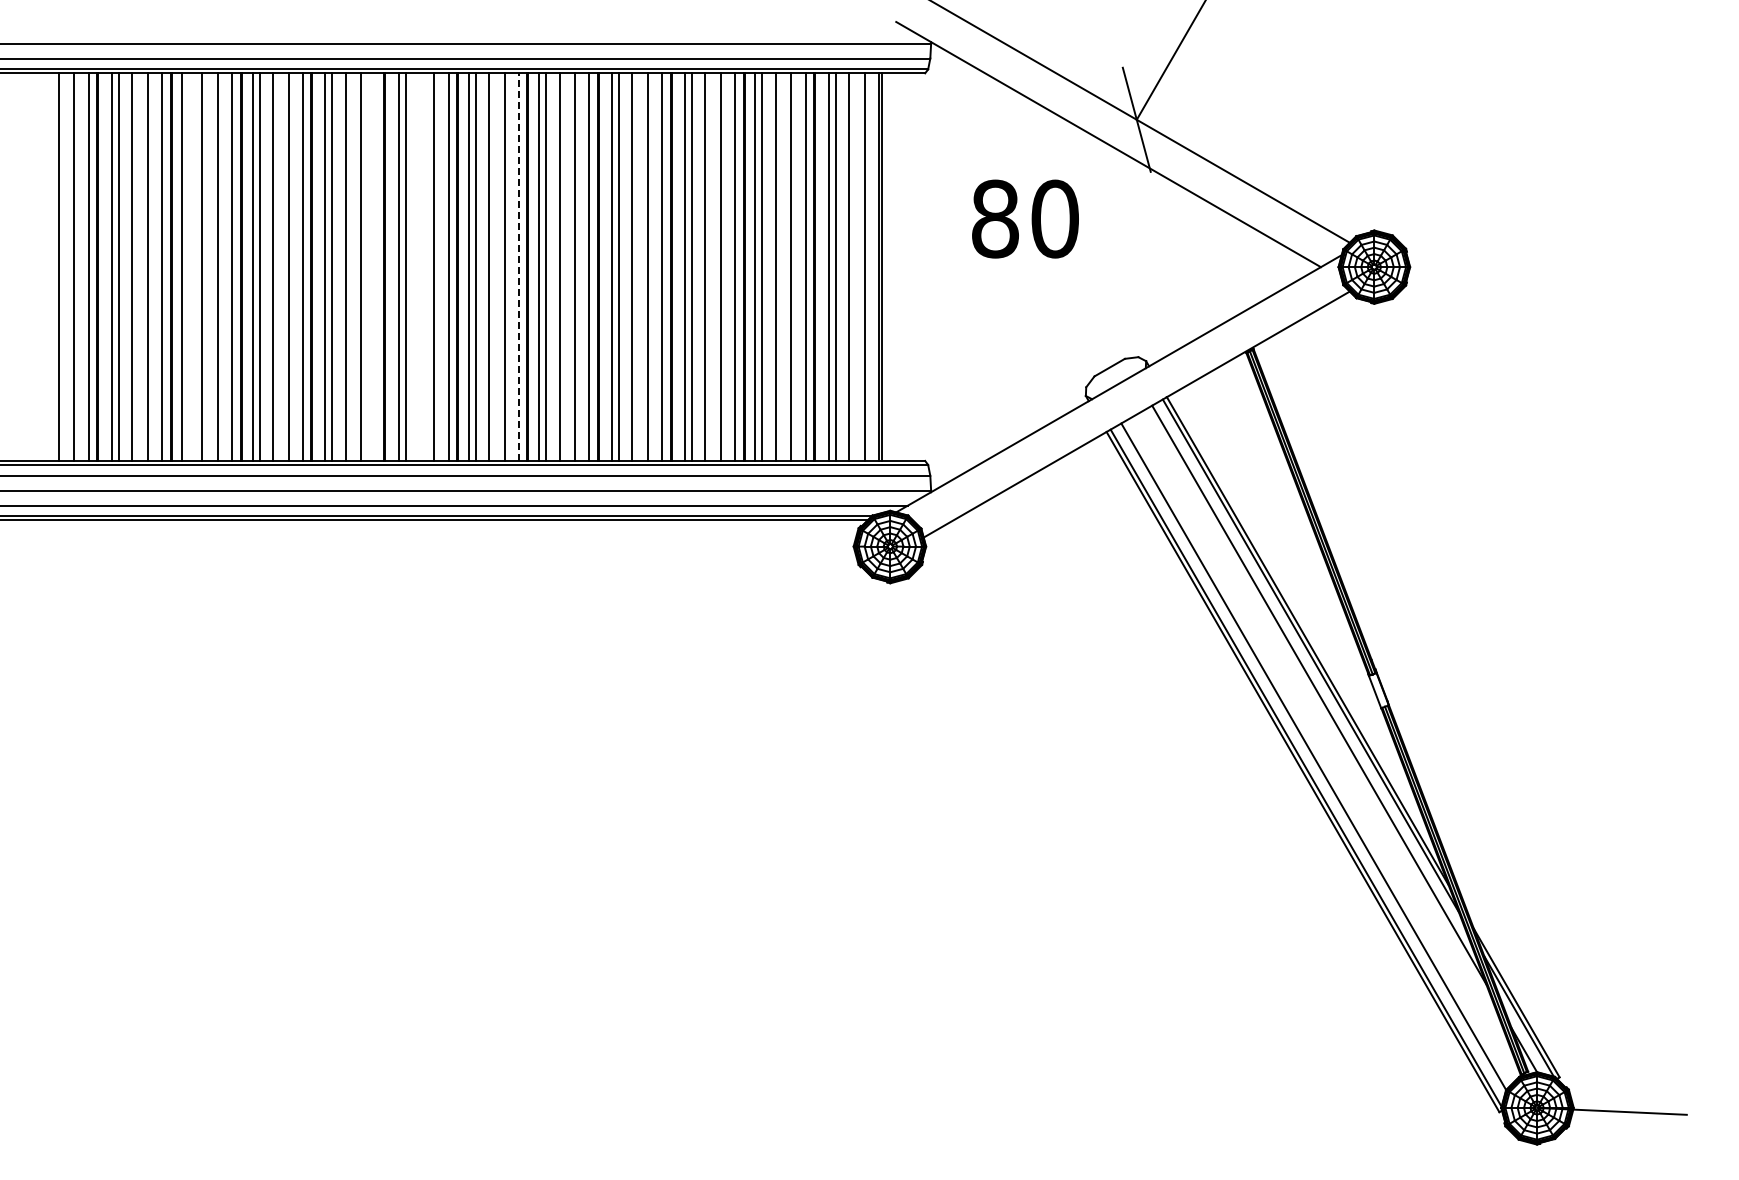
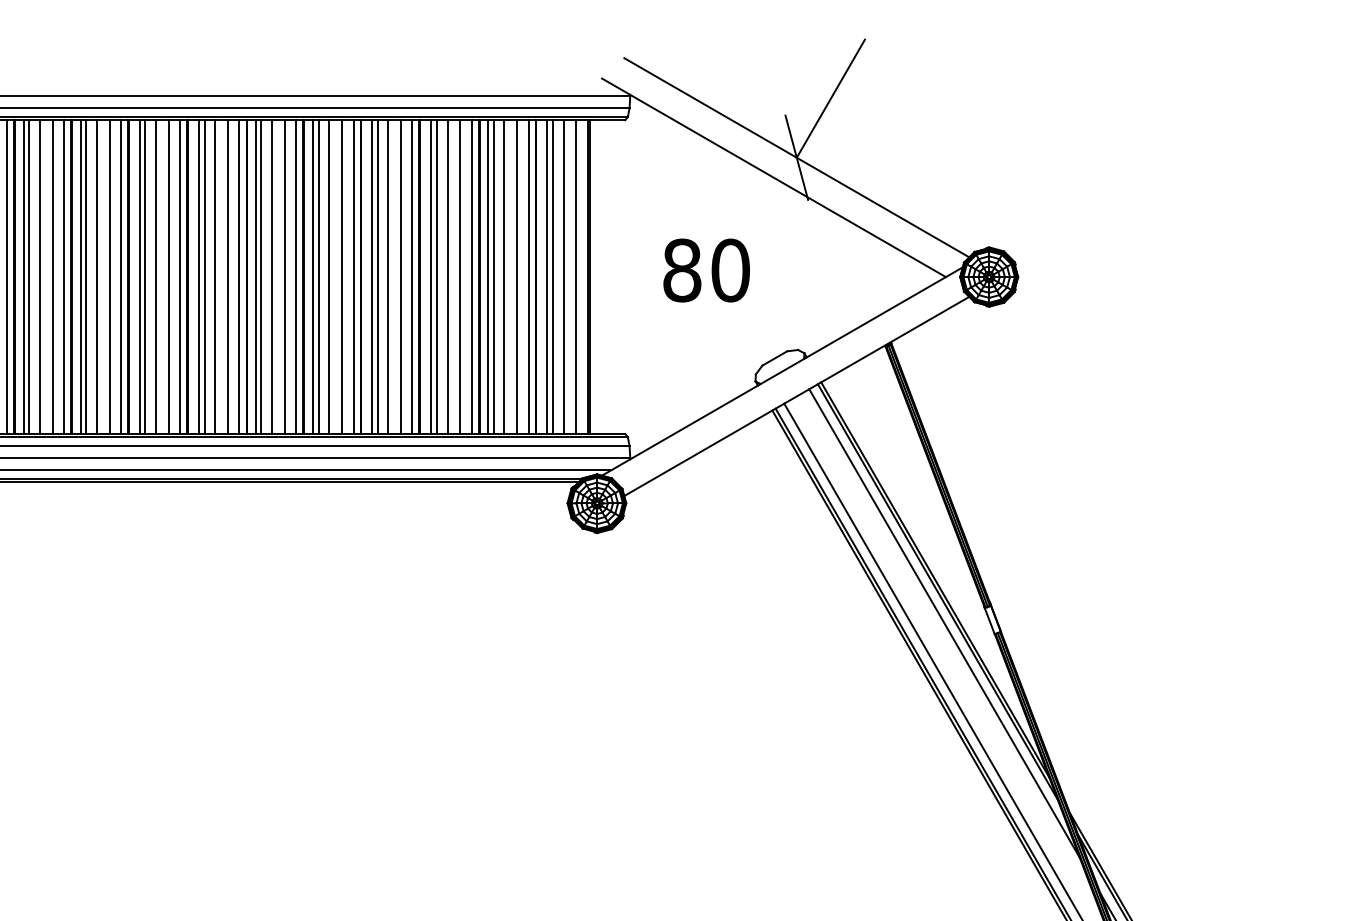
text: (1025, 218) -> (706, 270), moved
line: (188, 266) -> (28, 276), added
line: (375, 266) -> (180, 276), added
line: (418, 266) -> (215, 276), added
line: (518, 267) -> (296, 277), dashed -> solid

